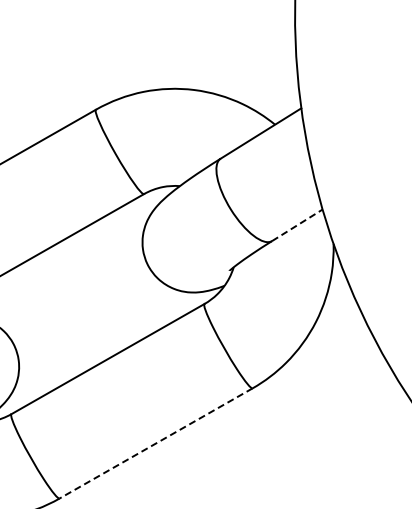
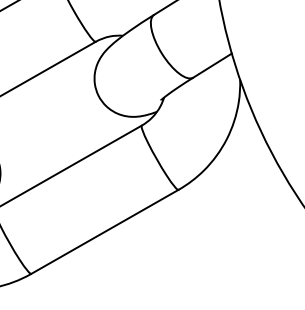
line: (297, 225) -> (212, 65), dashed -> solid
line: (155, 443) -> (104, 231), dashed -> solid

